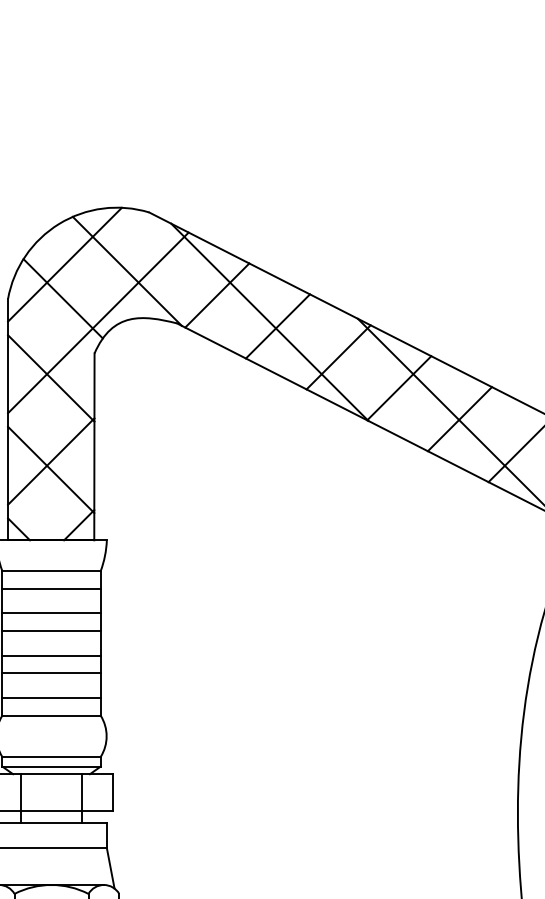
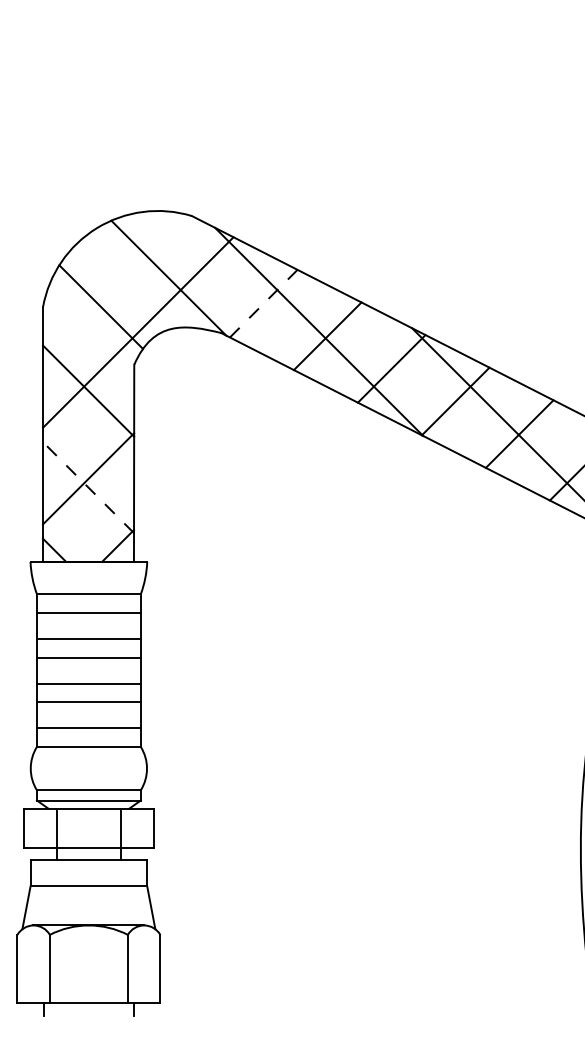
line: (65, 265) -> (103, 271), removed
line: (217, 295) -> (263, 303), solid -> dashed
line: (51, 469) -> (88, 487), solid -> dashed

